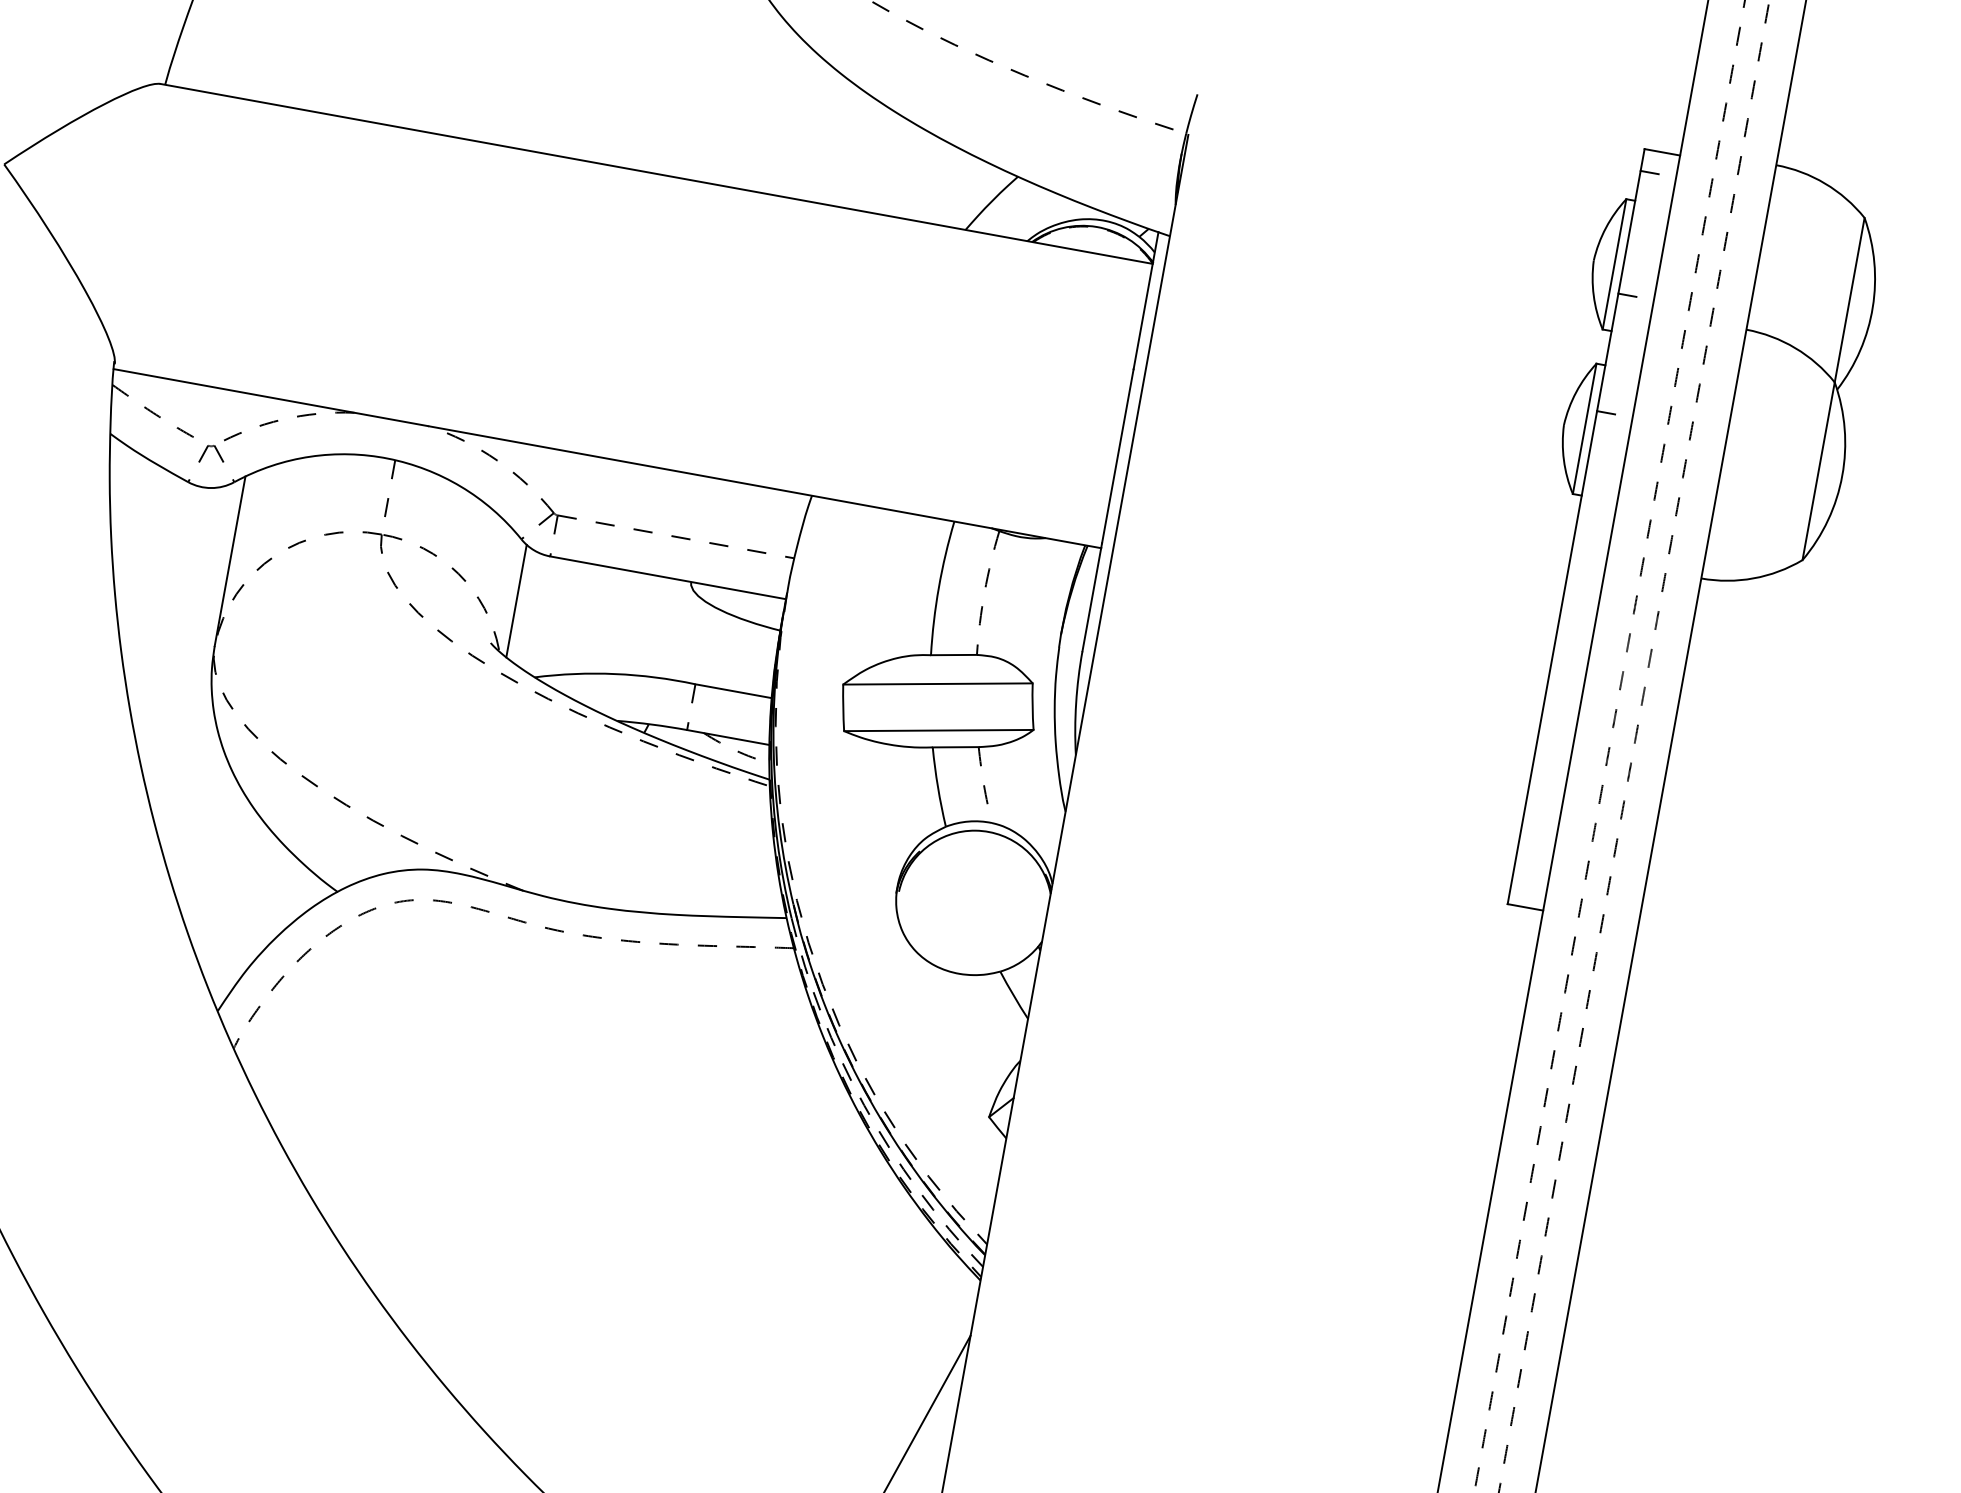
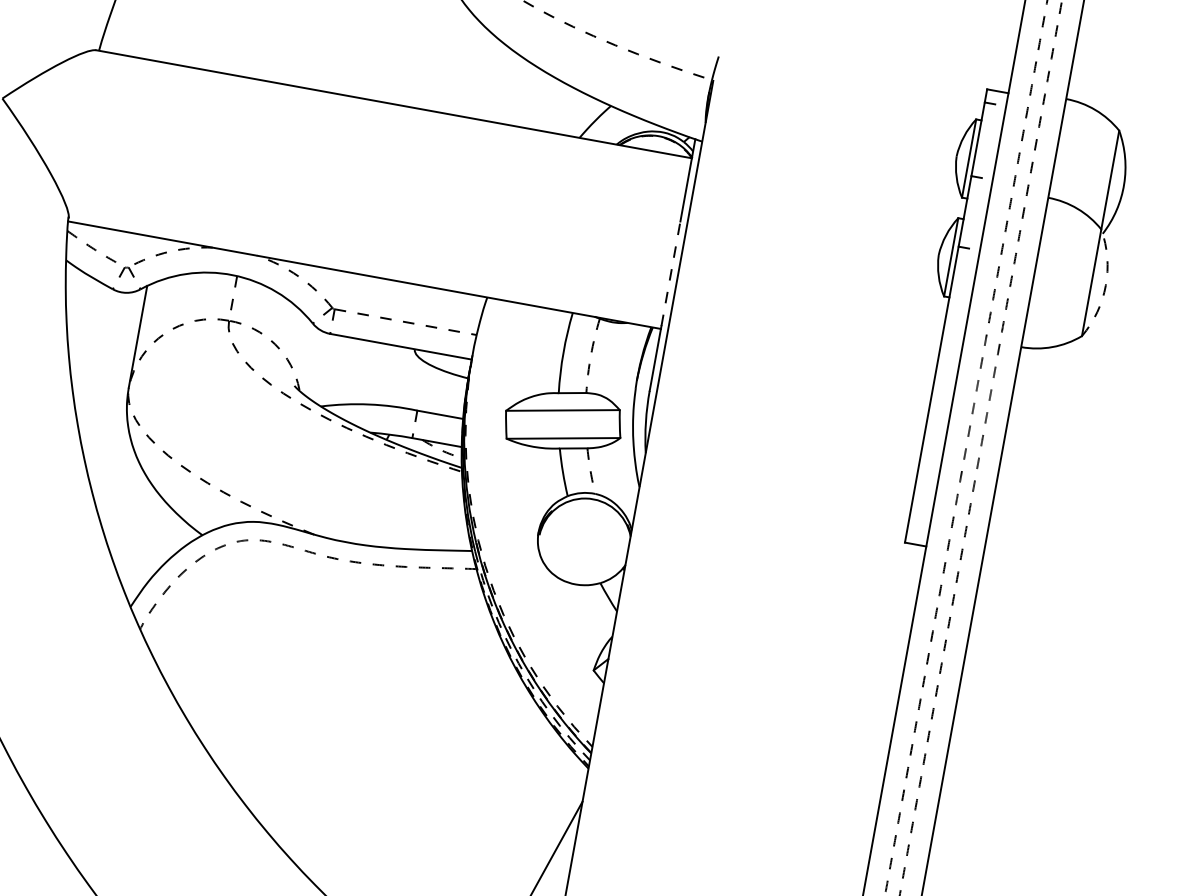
line: (1118, 455) -> (671, 273), solid -> dashed
arc: (1841, 475) -> (1105, 285), solid -> dashed
line: (515, 600) -> (309, 360), removed

